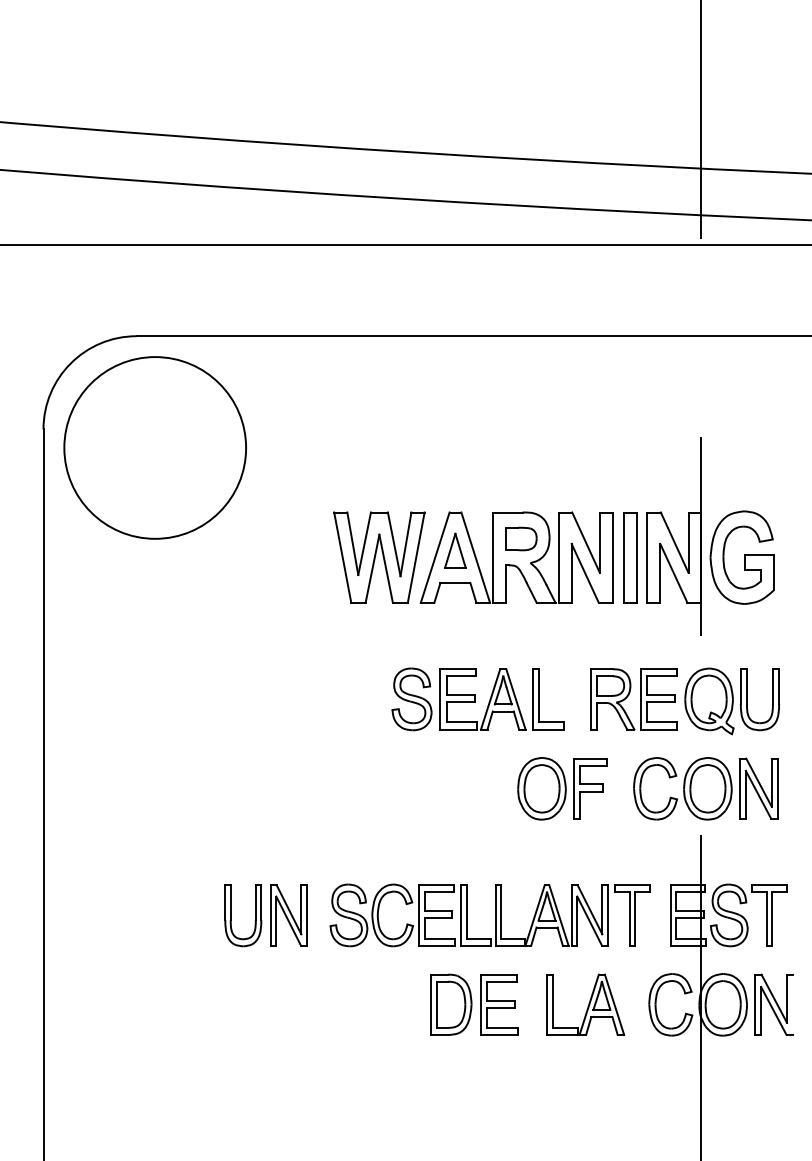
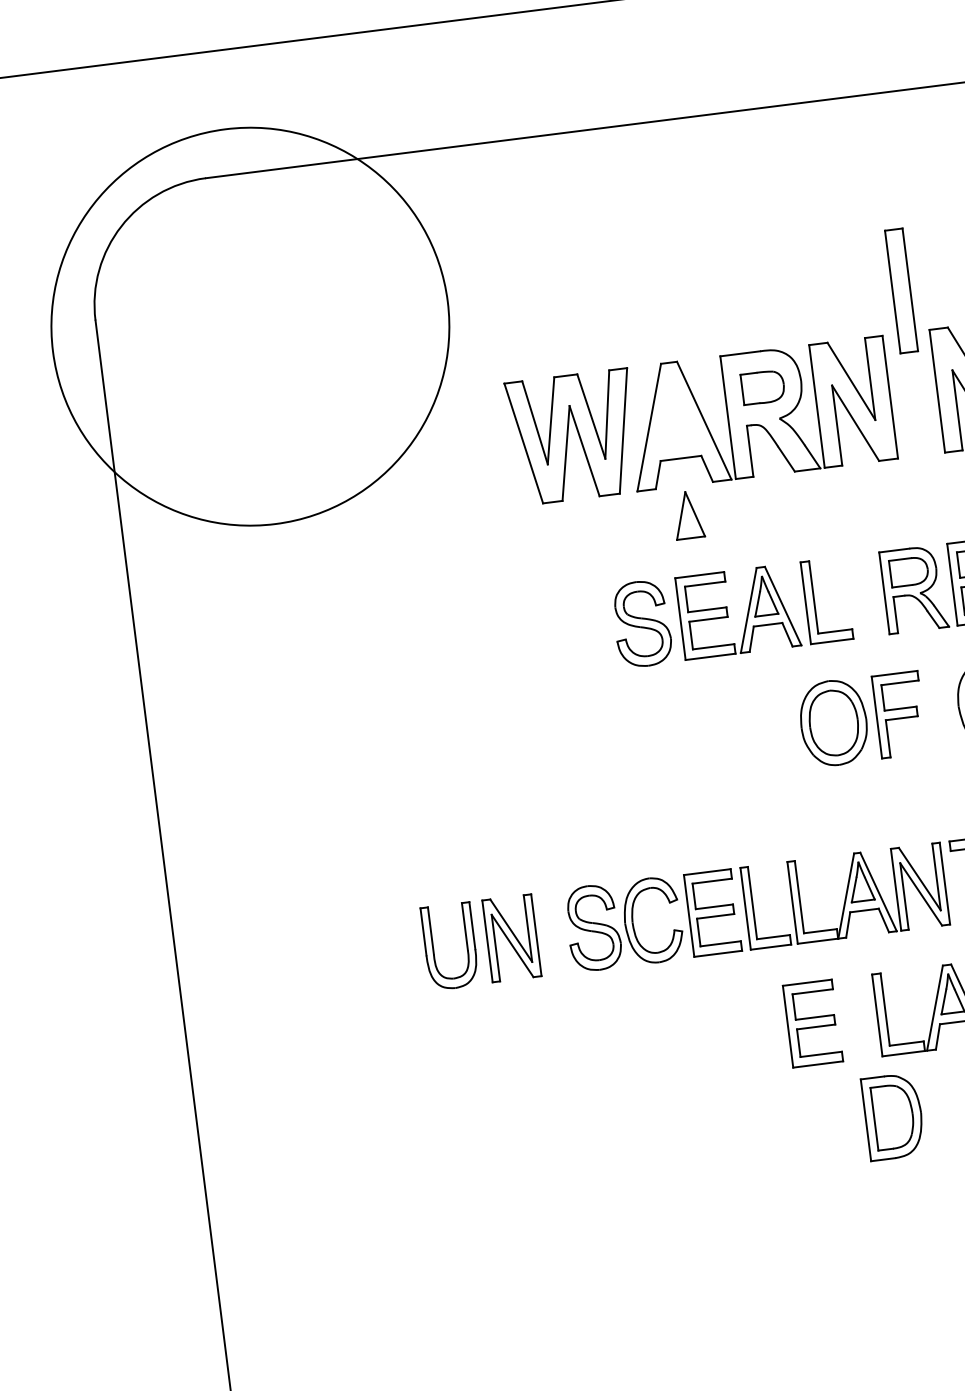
circle: (155, 447) -> (250, 326), size x1.6
part: (455, 550) -> (688, 514), moved
part: (630, 557) -> (901, 290), moved
part: (451, 1004) -> (893, 1116), moved

